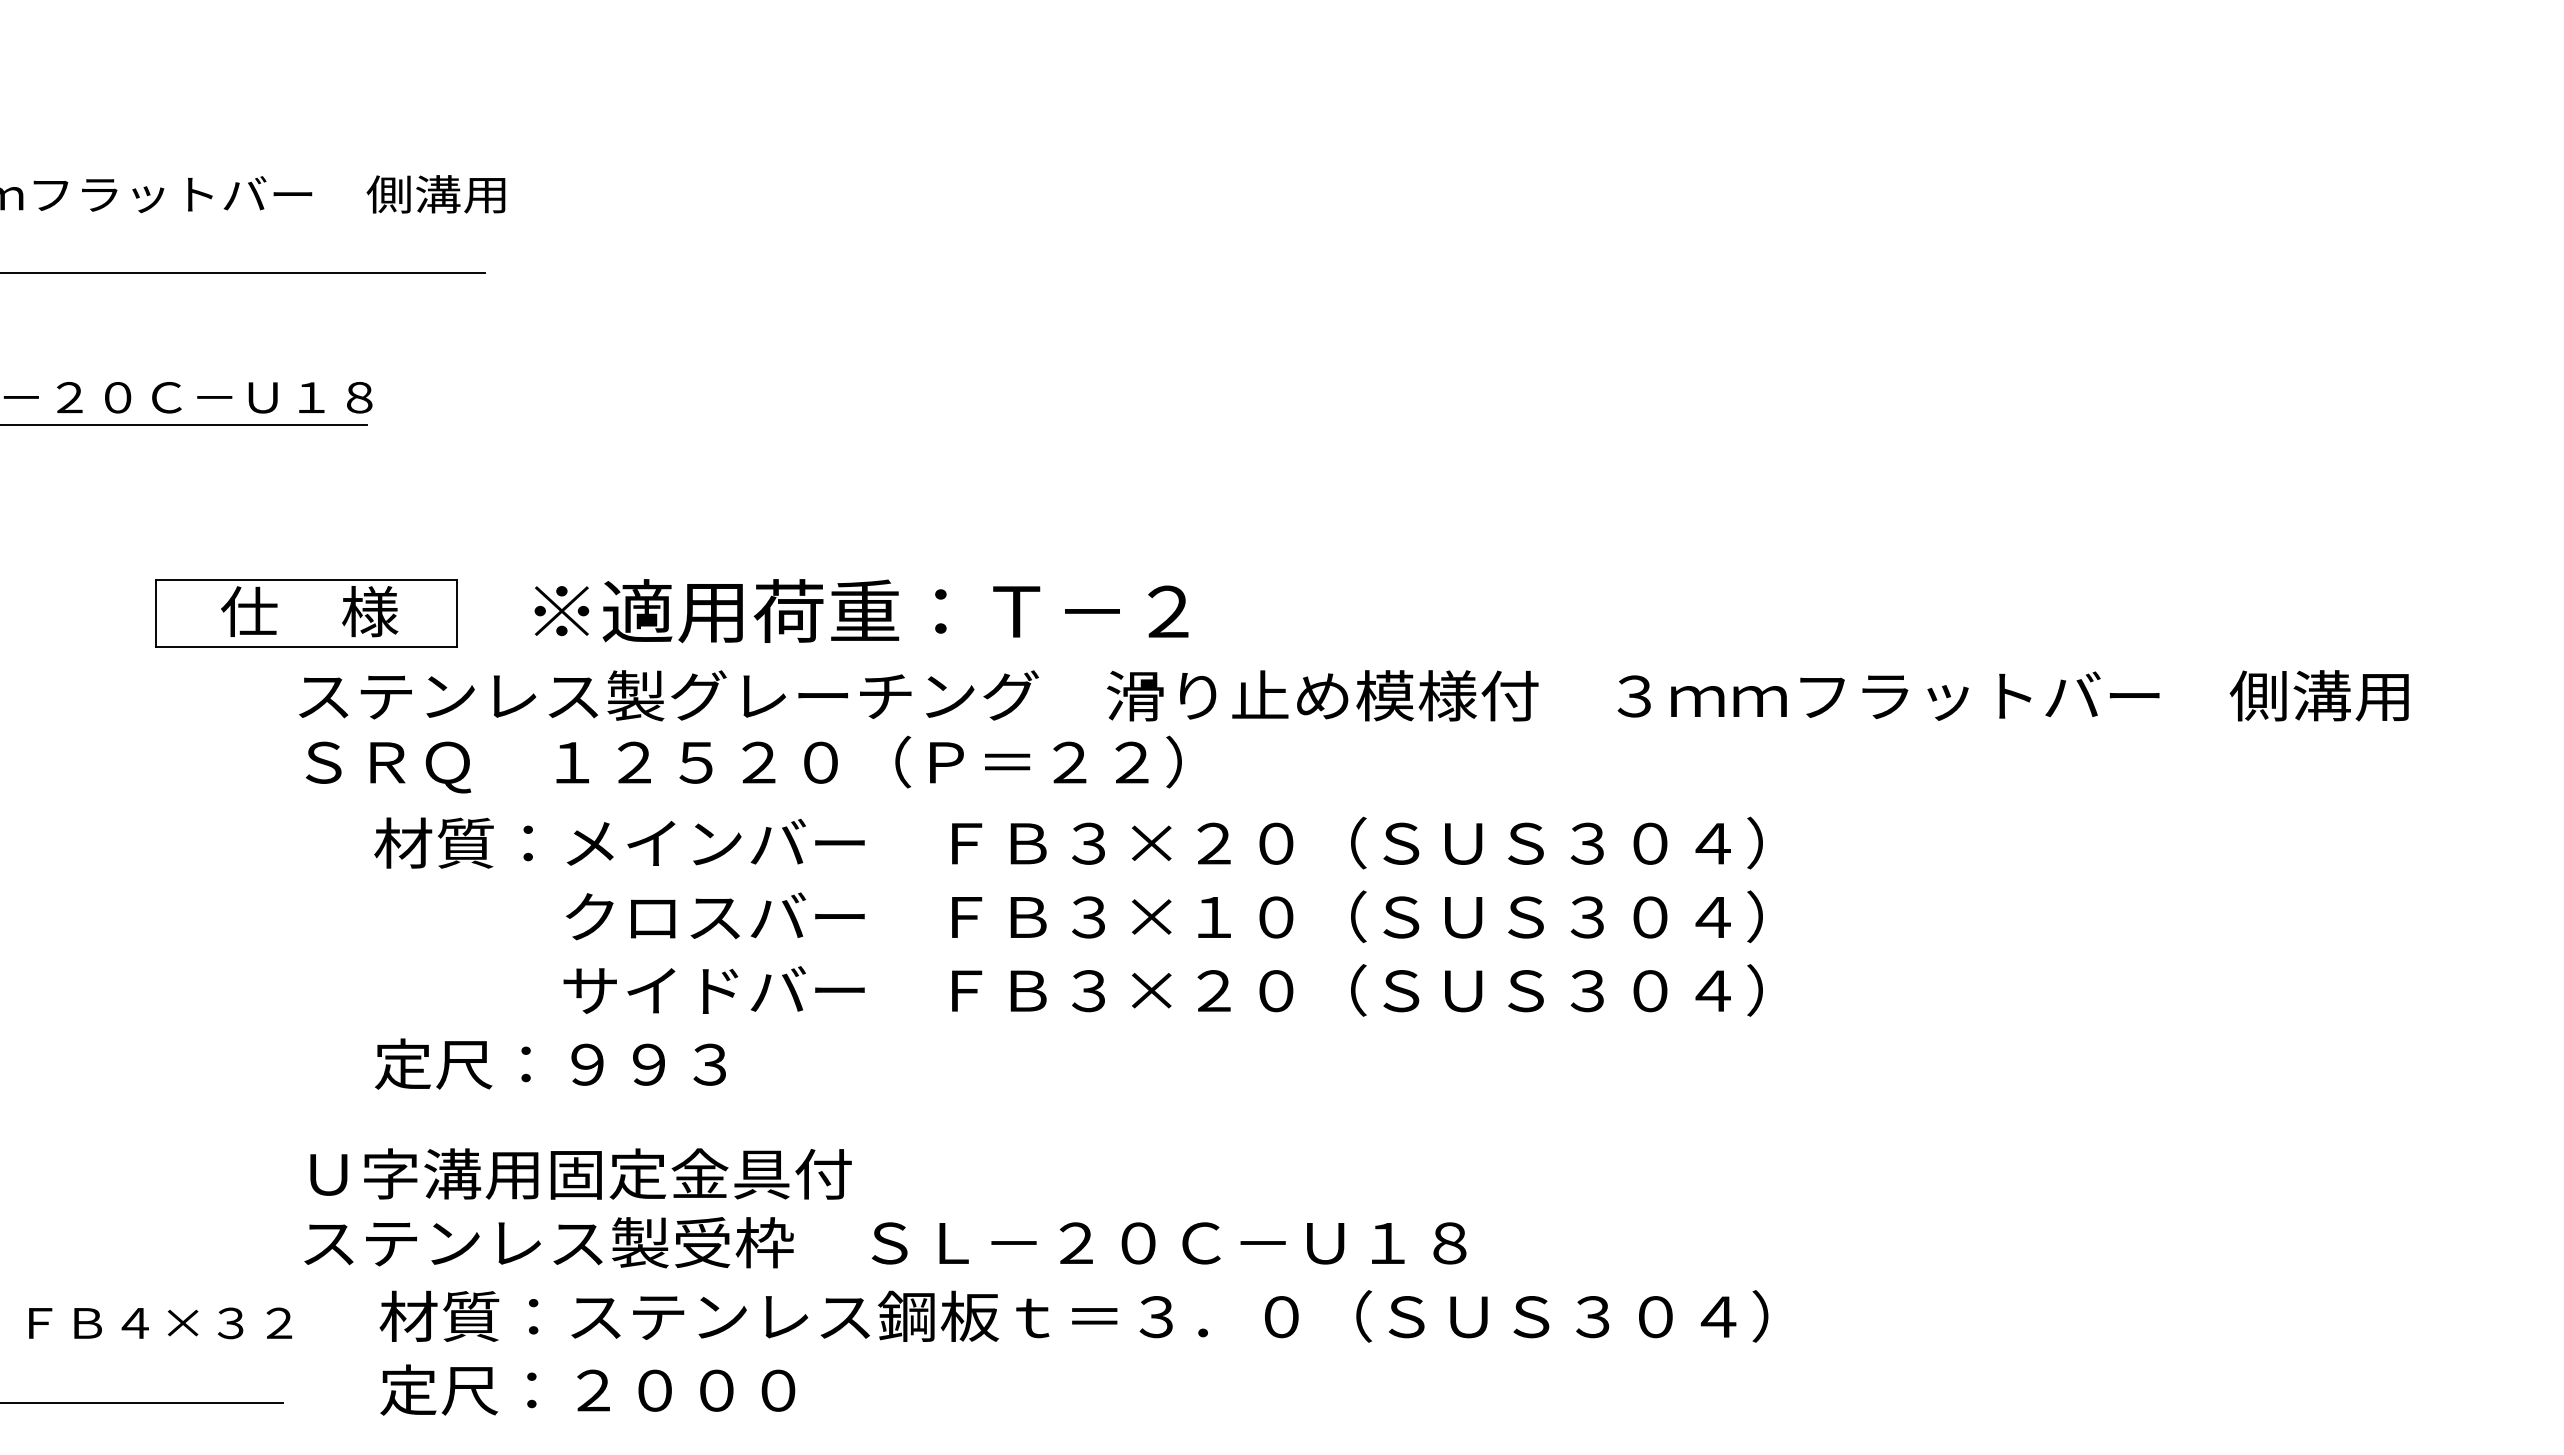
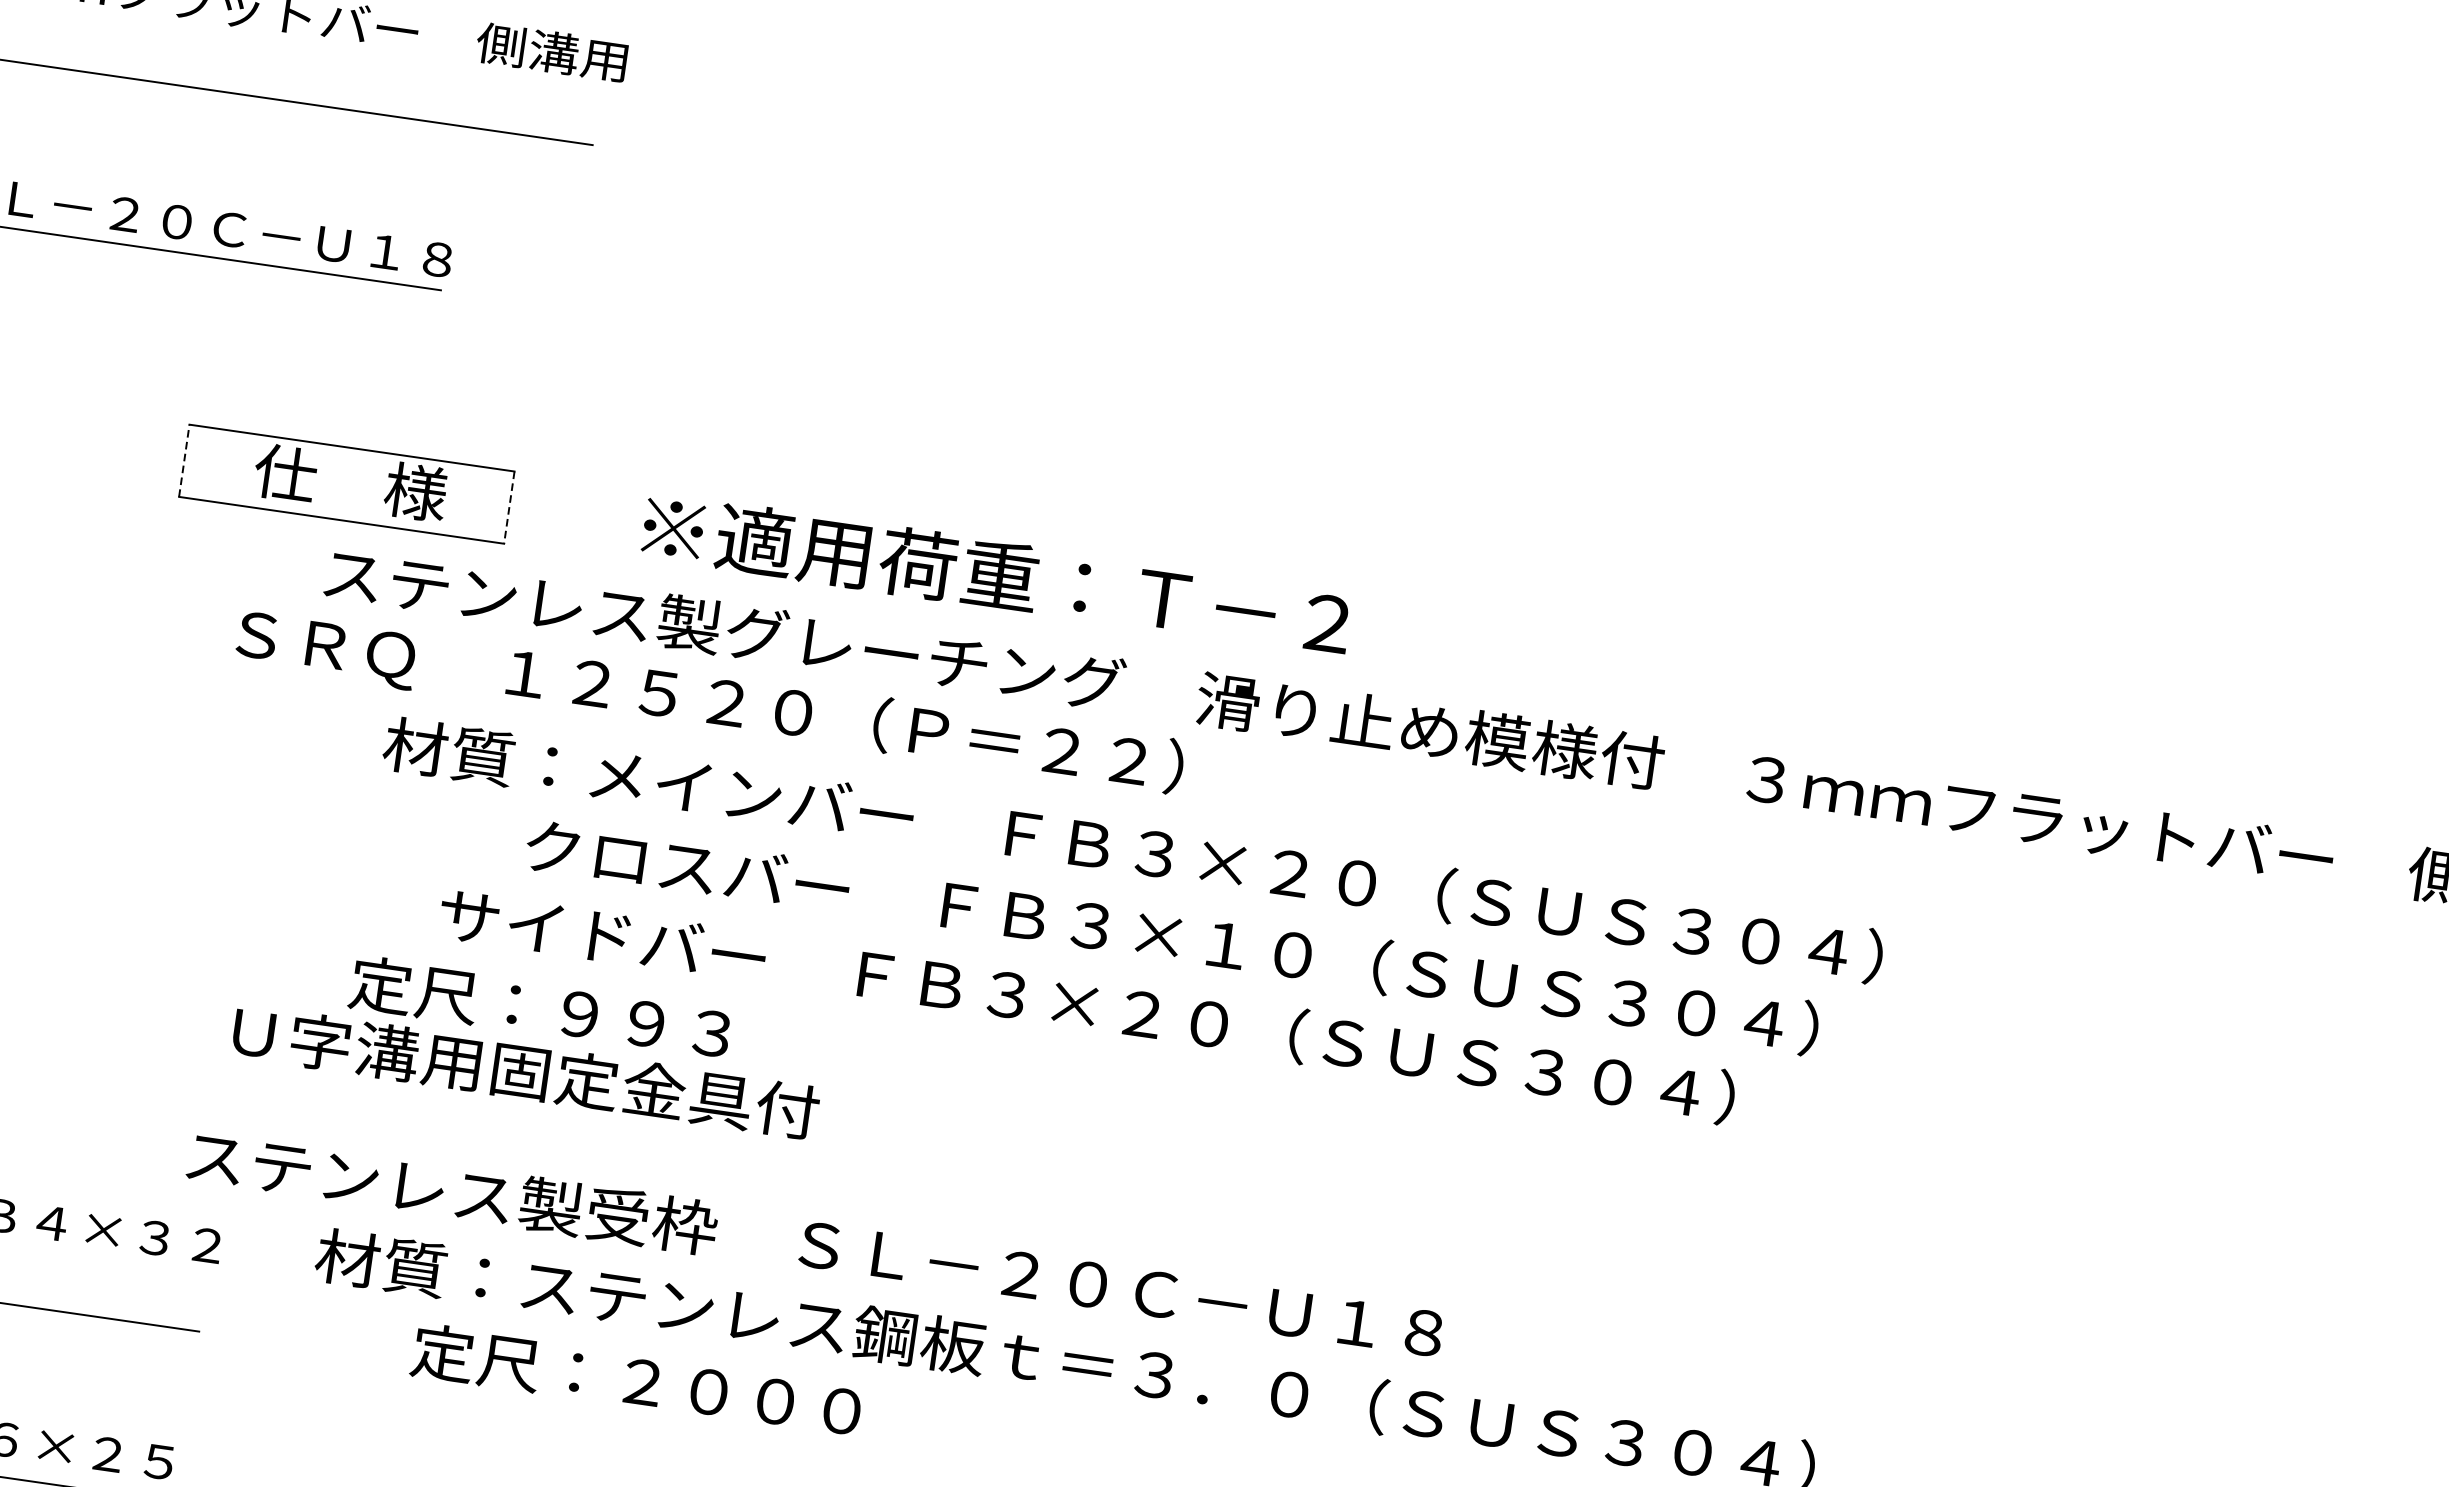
text: (861, 611) -> (996, 575), moved
line: (155, 613) -> (184, 460), solid -> dashed
line: (457, 614) -> (509, 508), solid -> dashed
text: (743, 764) -> (709, 702), moved
text: (1164, 916) -> (1172, 936), moved
text: (1162, 990) -> (1086, 1005), moved
text: (580, 1173) -> (525, 1071), moved
text: (885, 1242) -> (815, 1244), moved
text: (587, 1389) -> (636, 1380), moved

